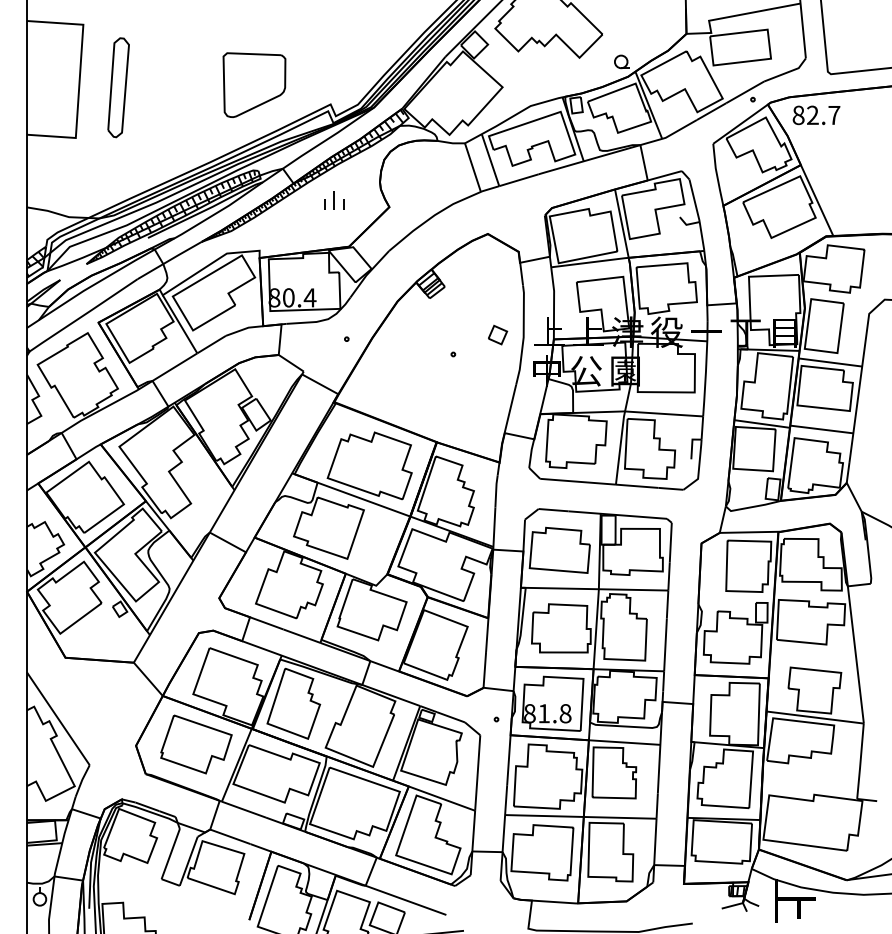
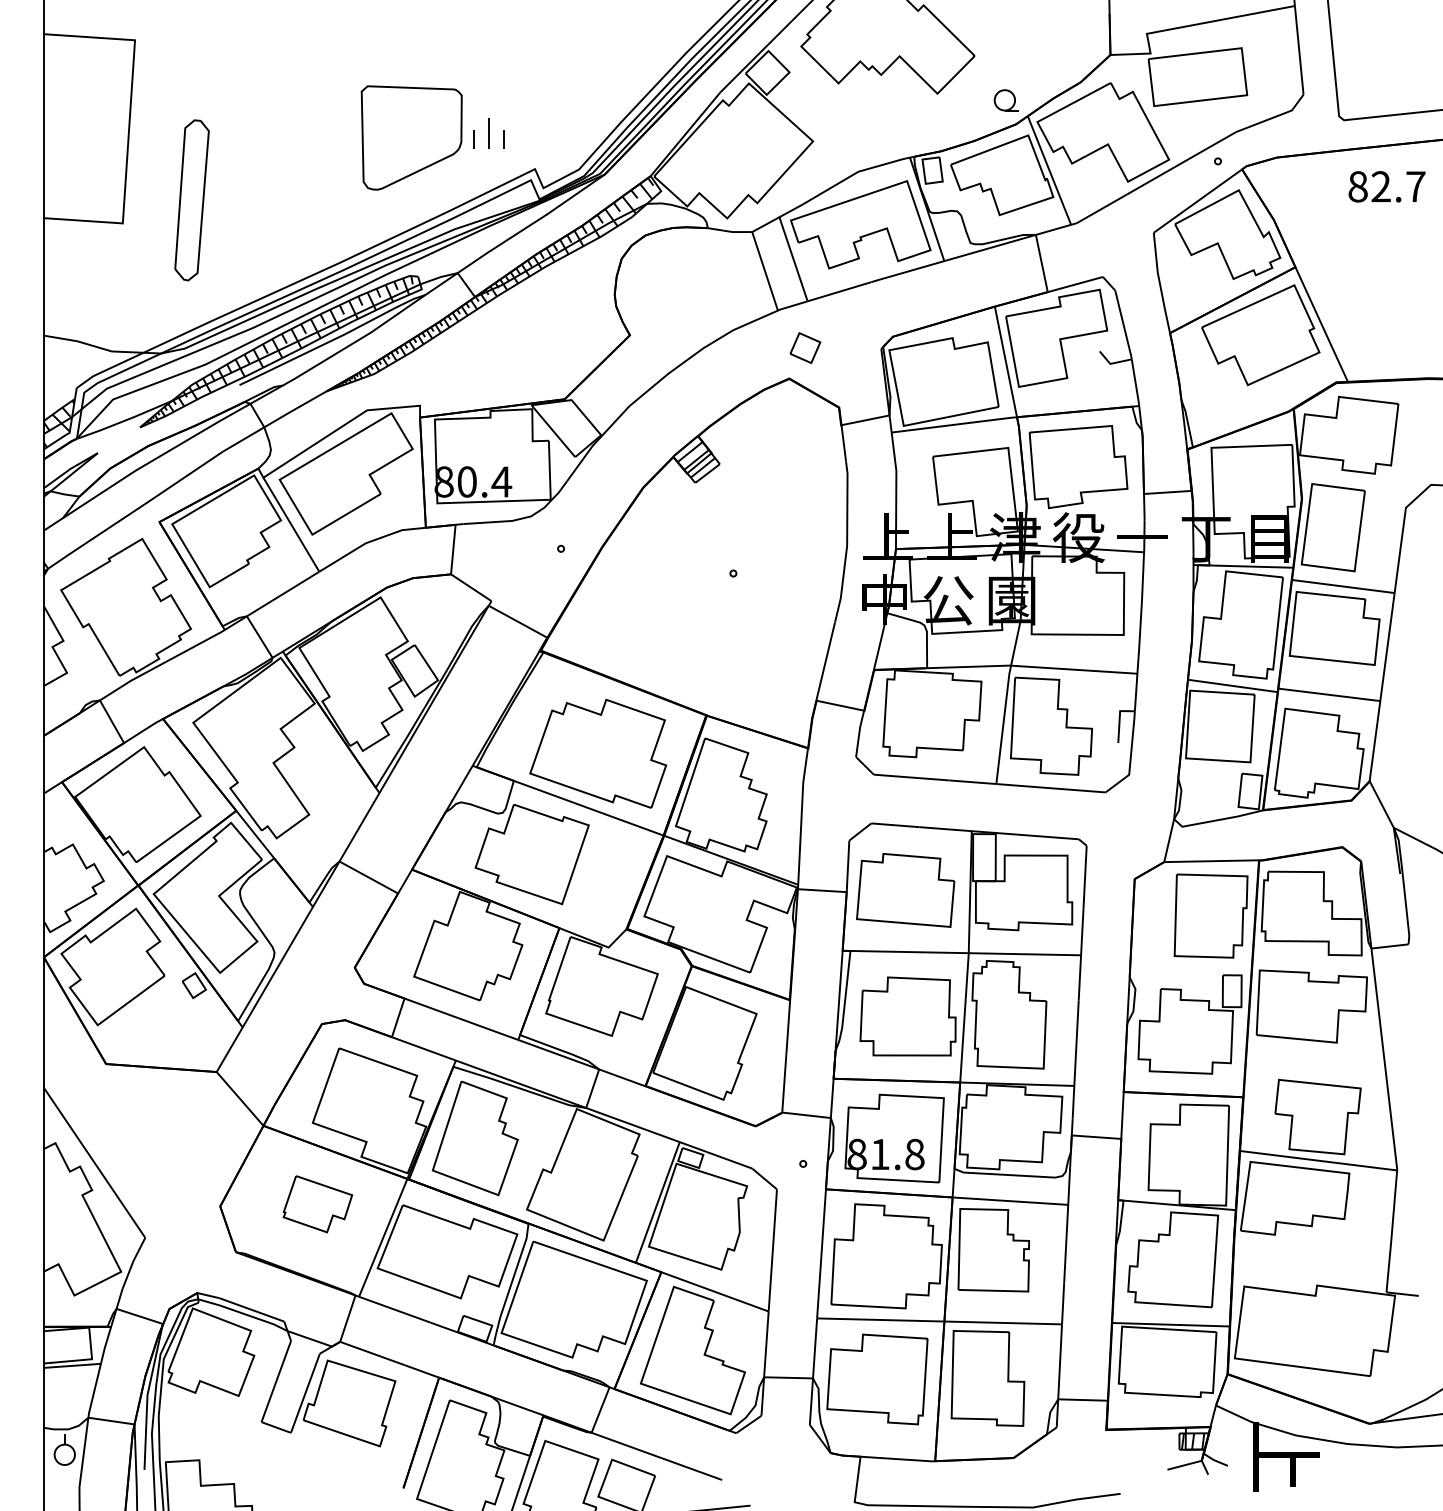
part: (118, 87) -> (191, 199), moved
text: (816, 115) -> (1387, 187), moved
part: (334, 200) -> (489, 133), moved
part: (498, 334) -> (806, 347), moved
part: (196, 744) -> (317, 1204), size x0.6

